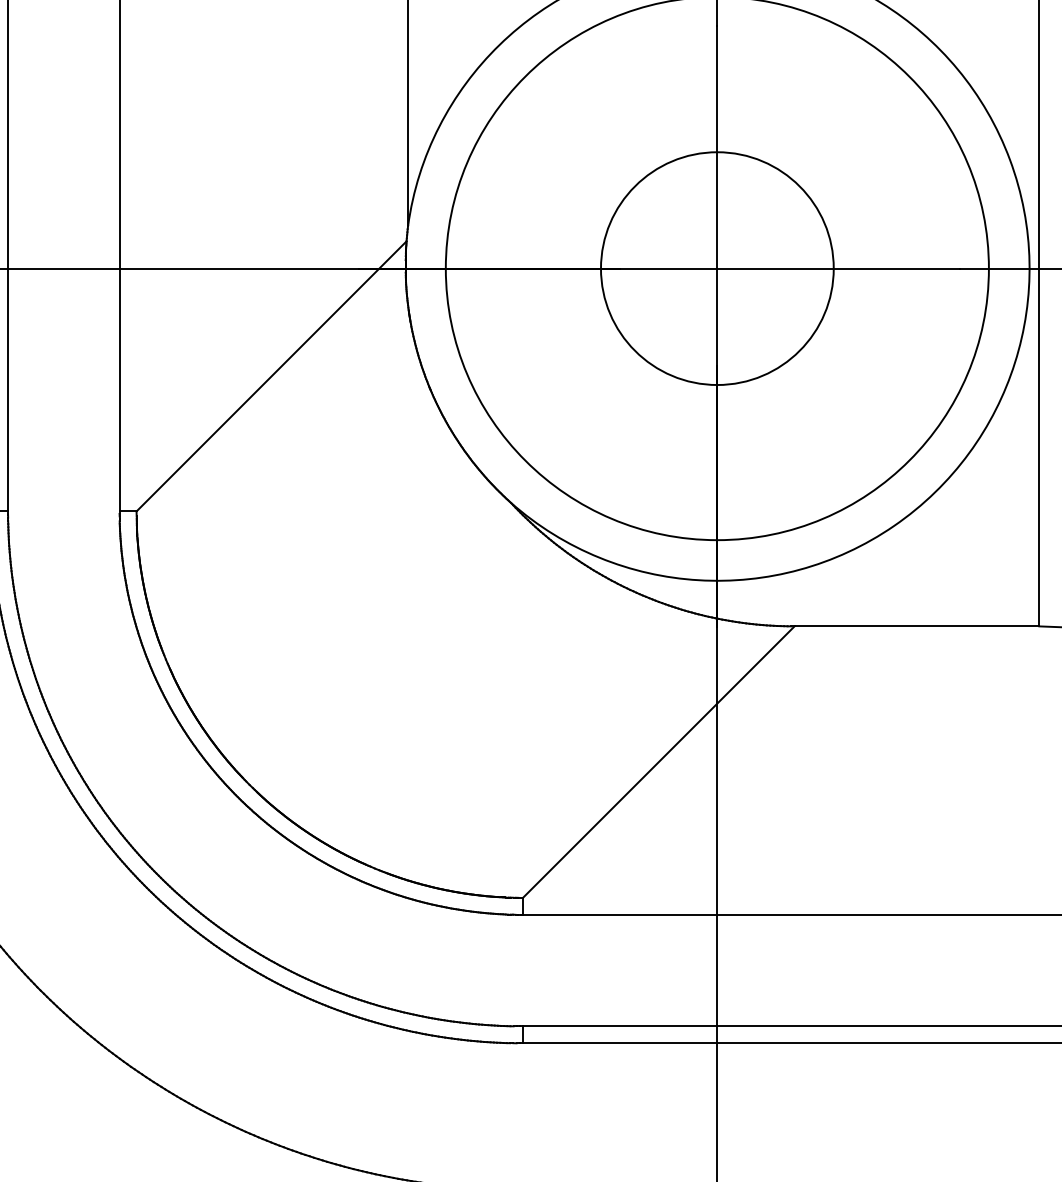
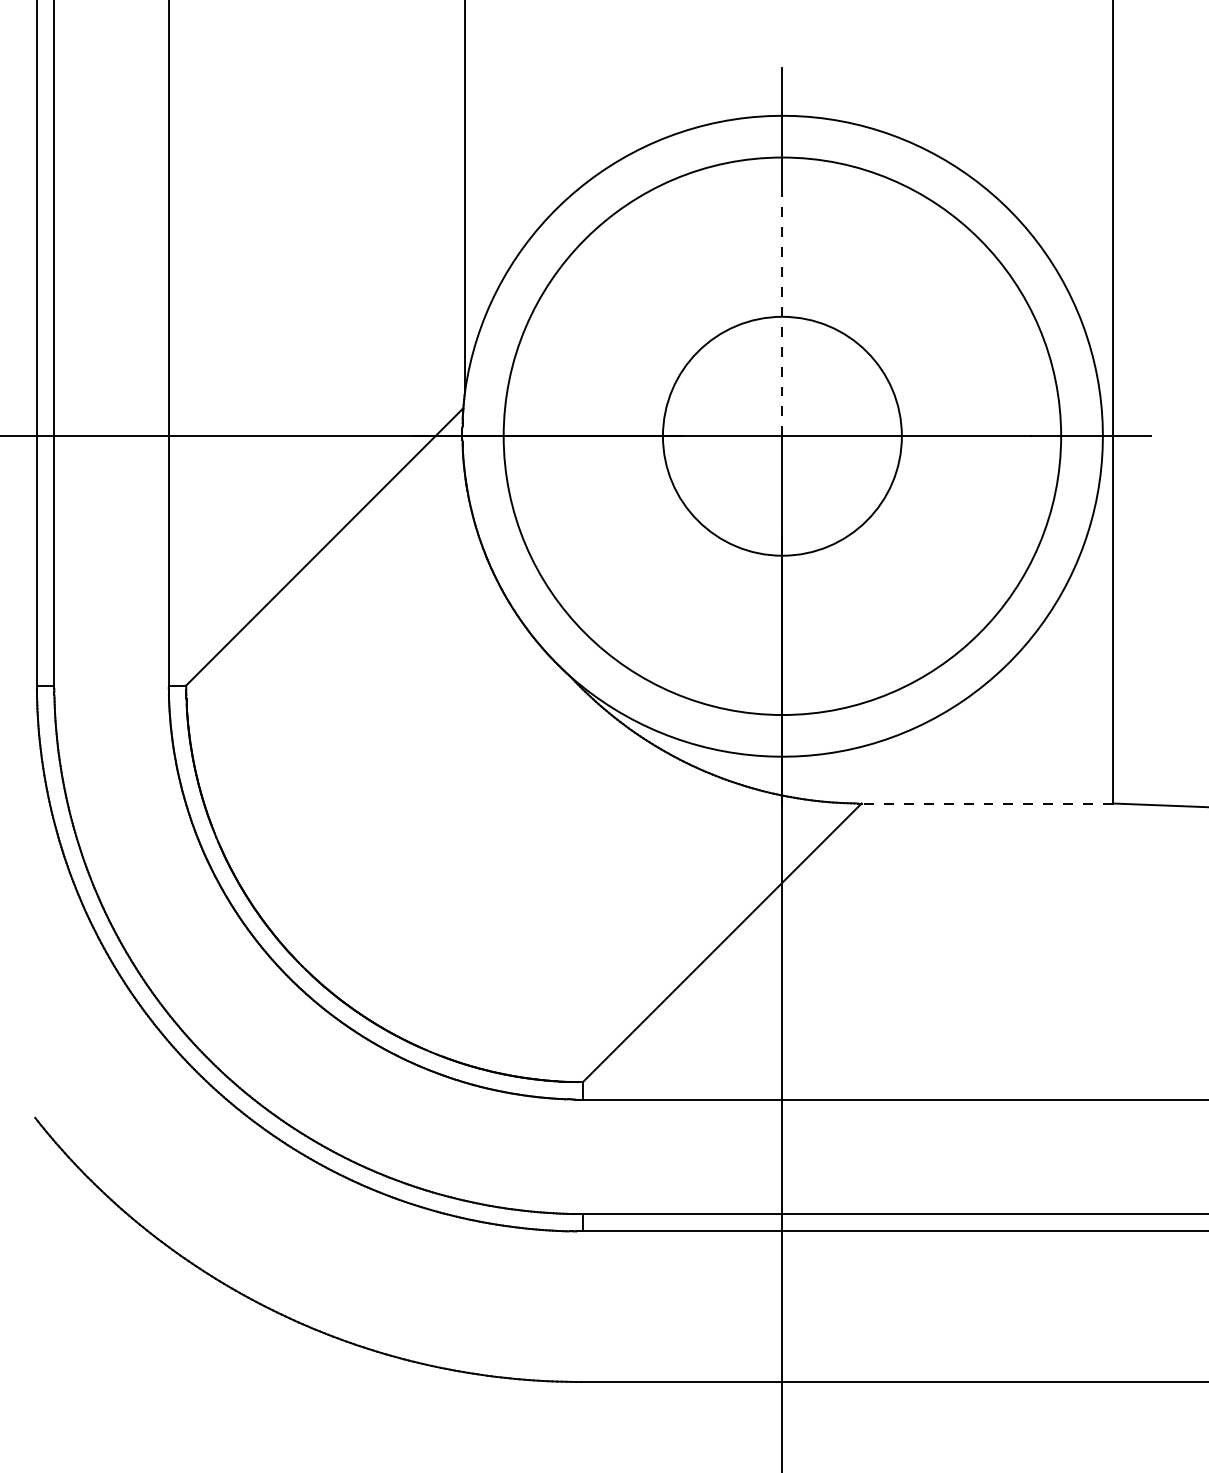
line: (717, 147) -> (782, 311), solid -> dashed
line: (917, 626) -> (987, 803), solid -> dashed

